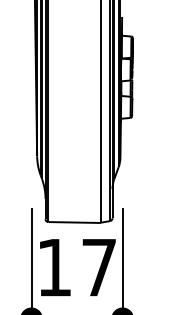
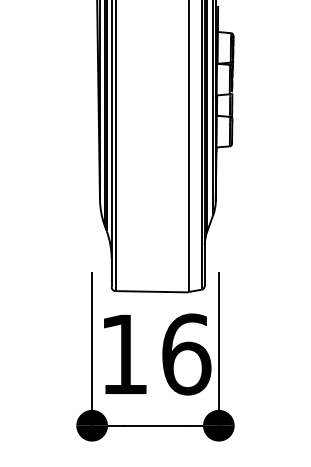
text: (99, 267) -> (186, 354), 17 -> 16

